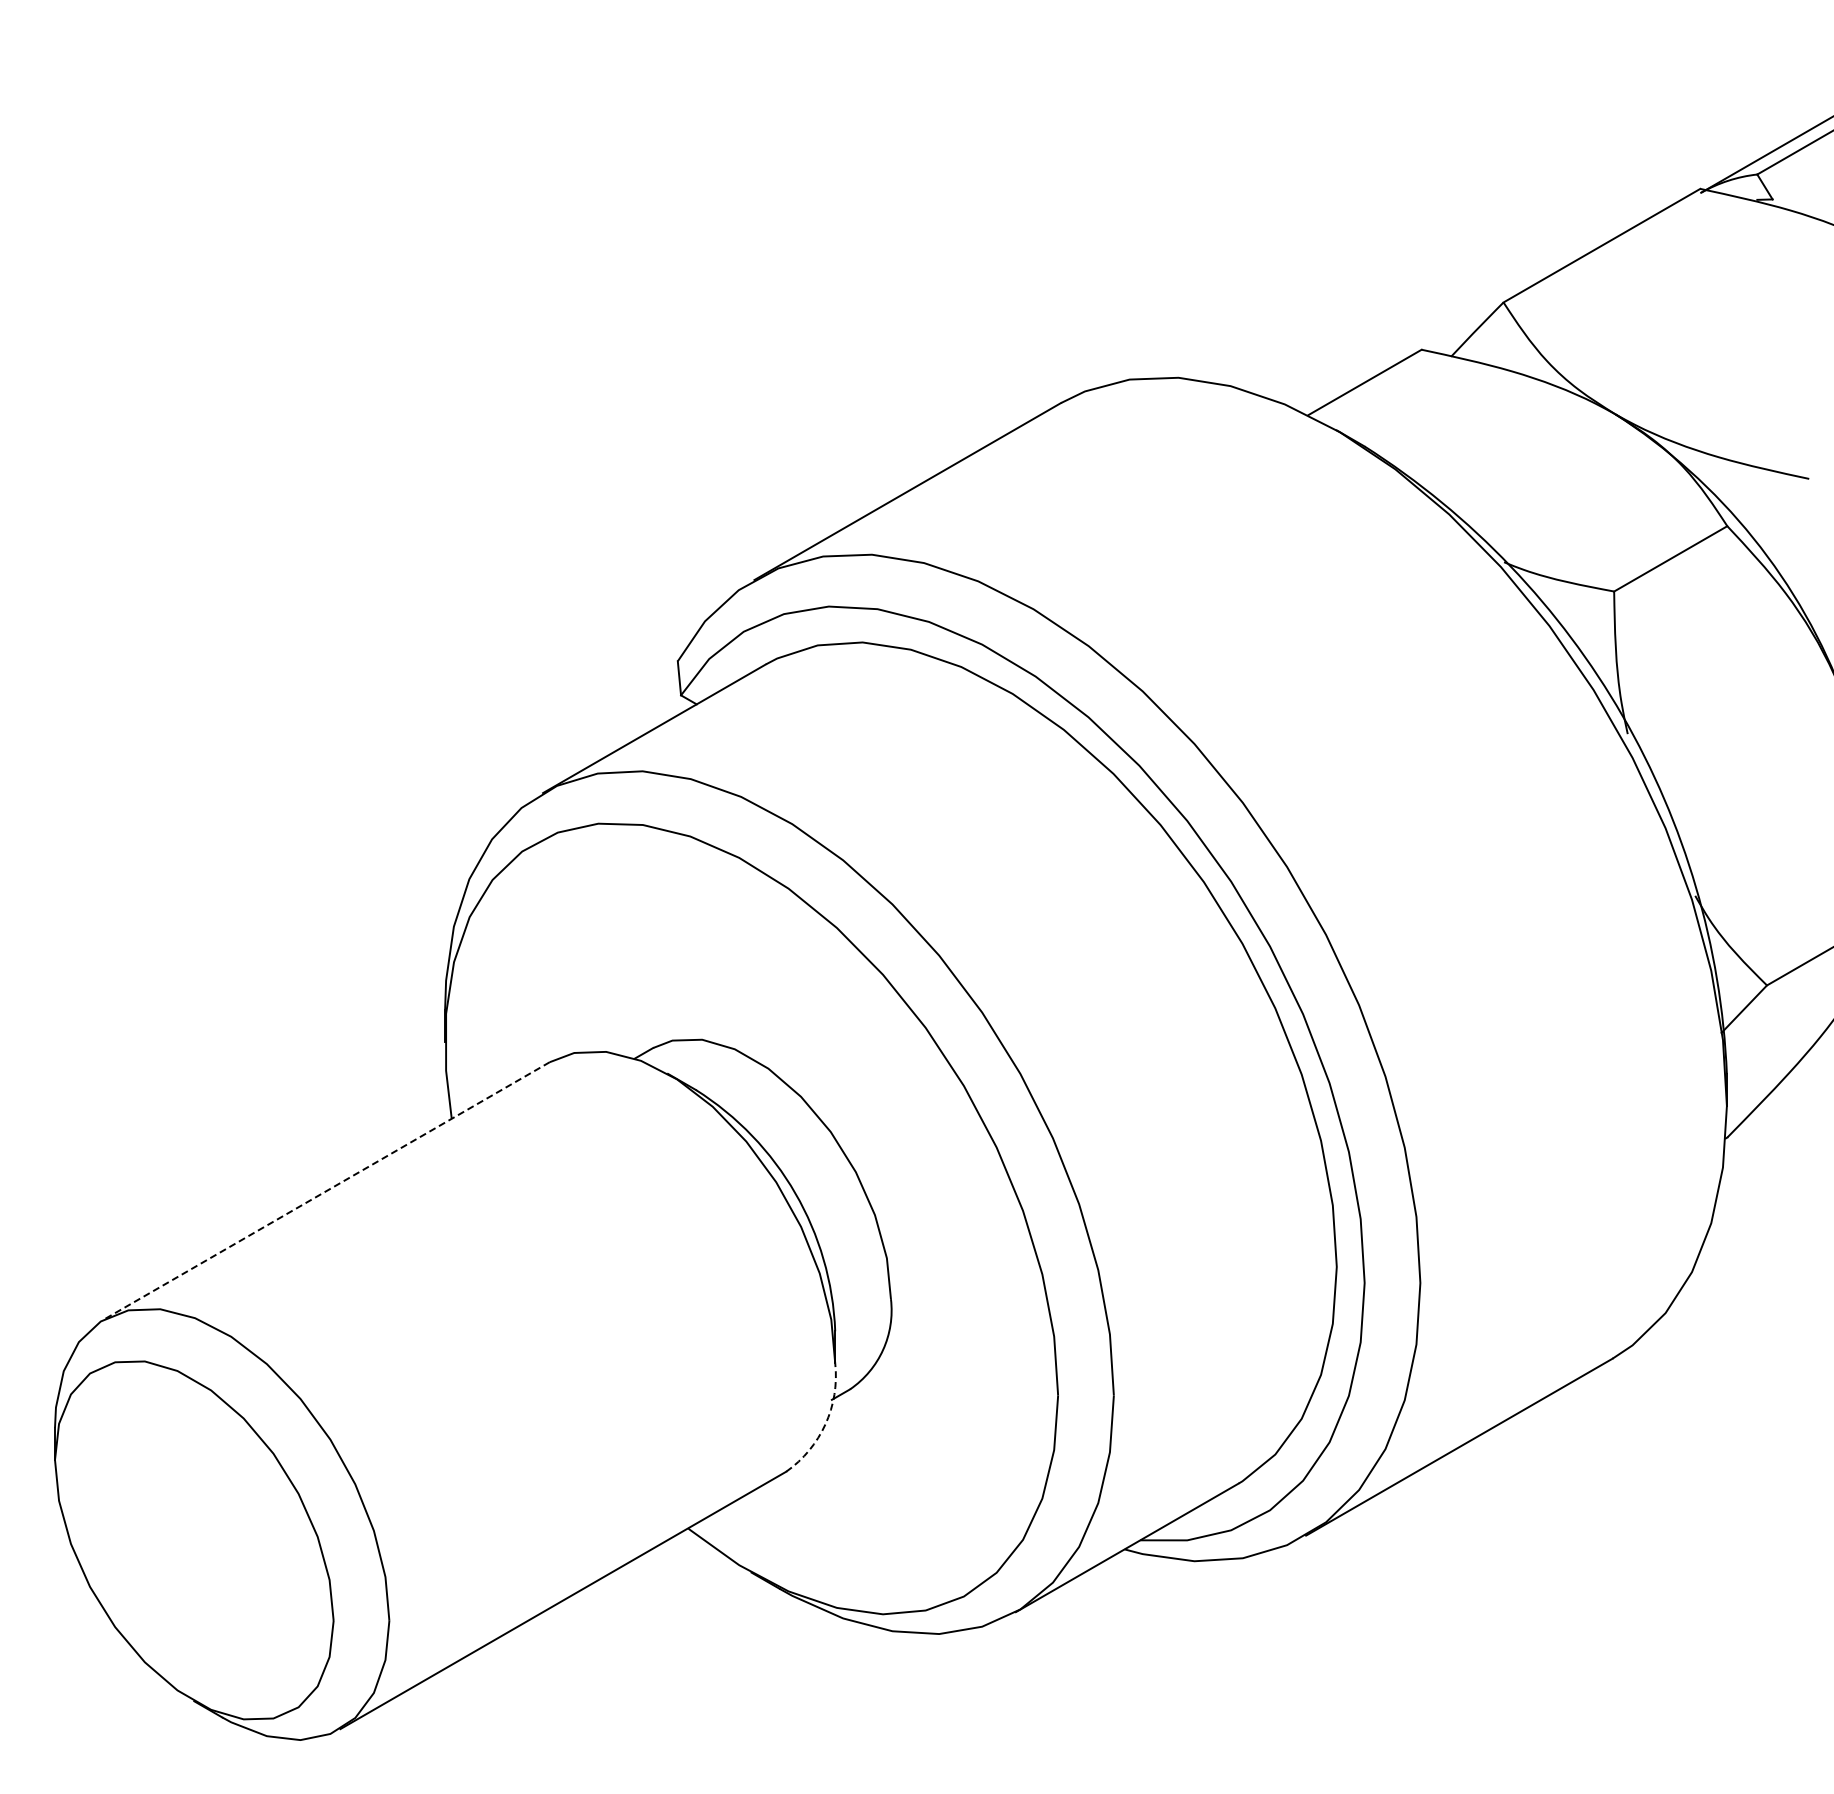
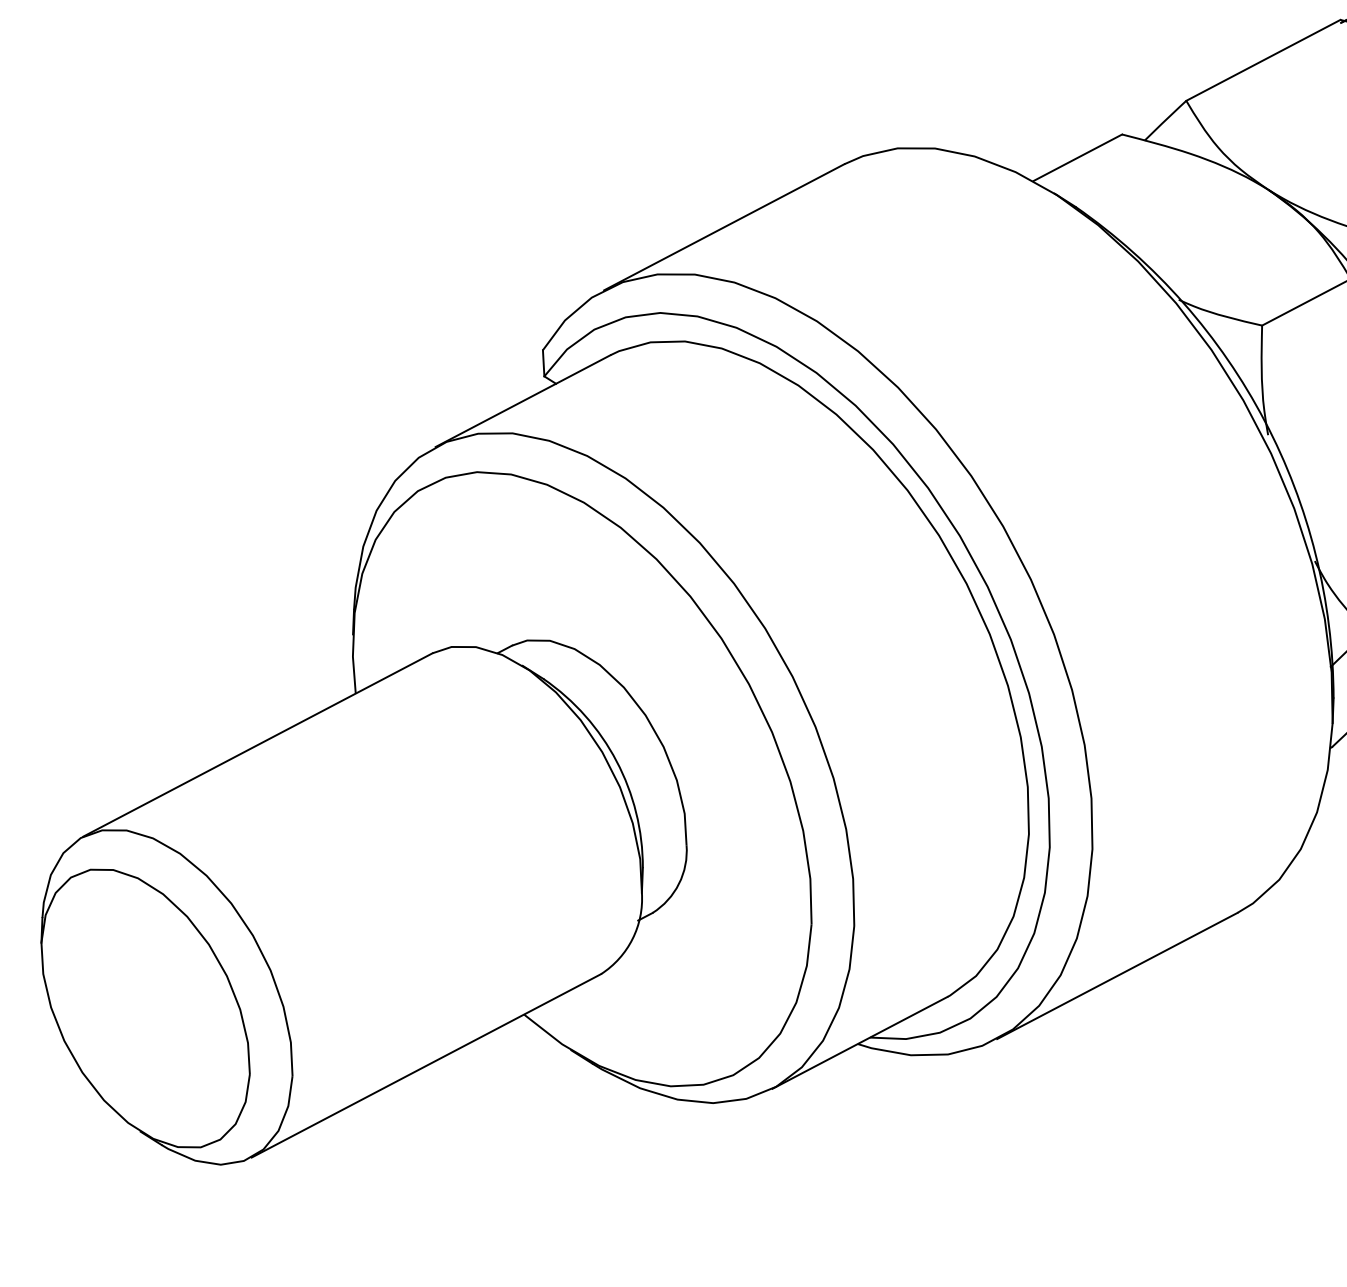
line: (326, 1191) -> (257, 745), dashed -> solid
arc: (825, 1424) -> (632, 939), dashed -> solid

